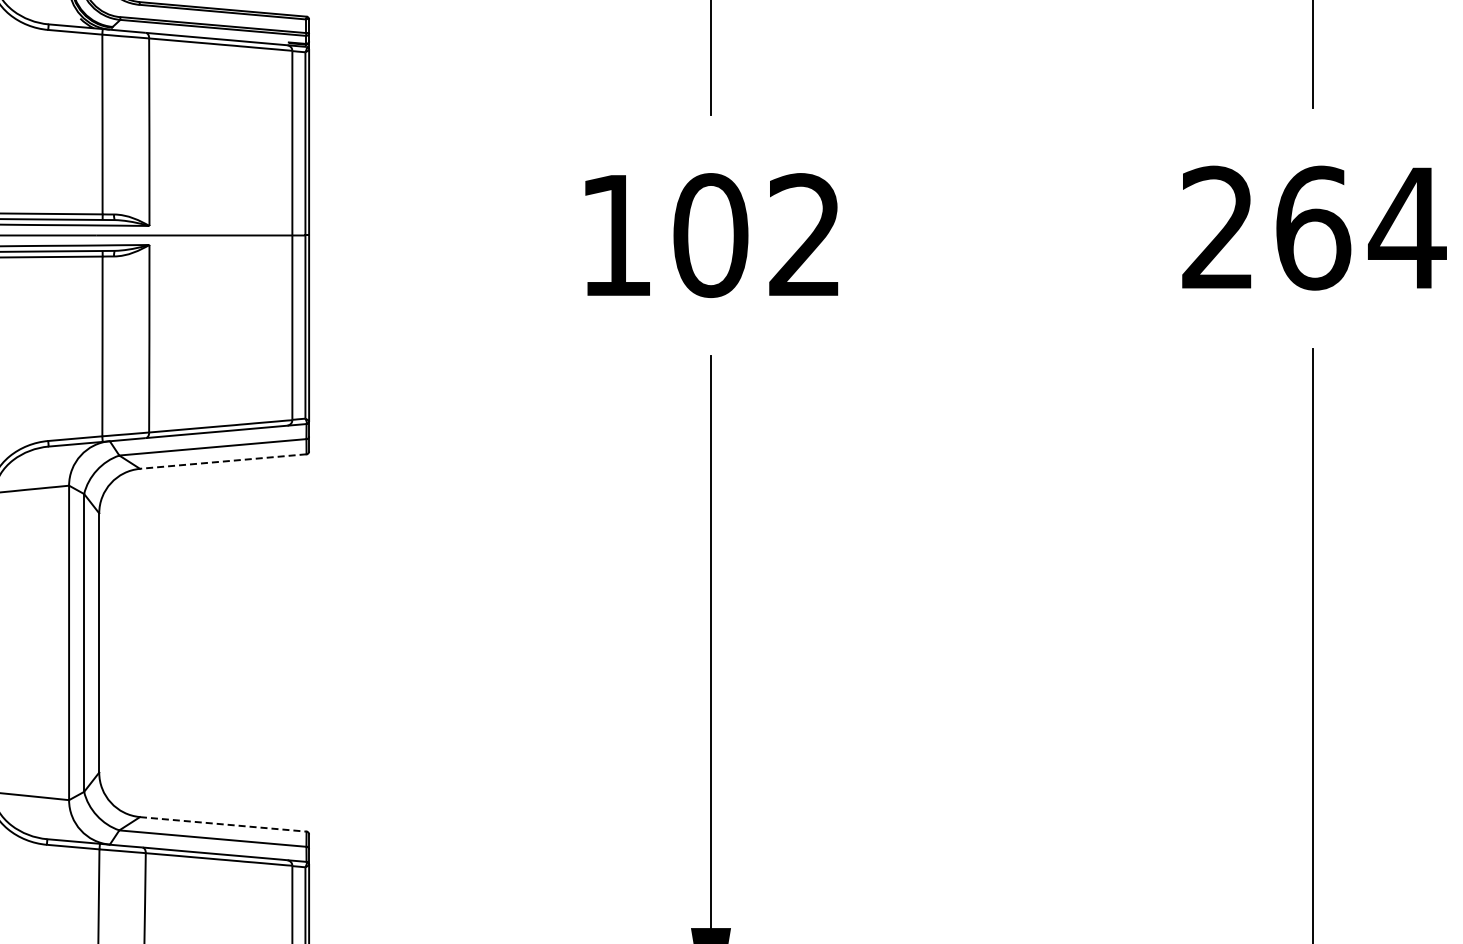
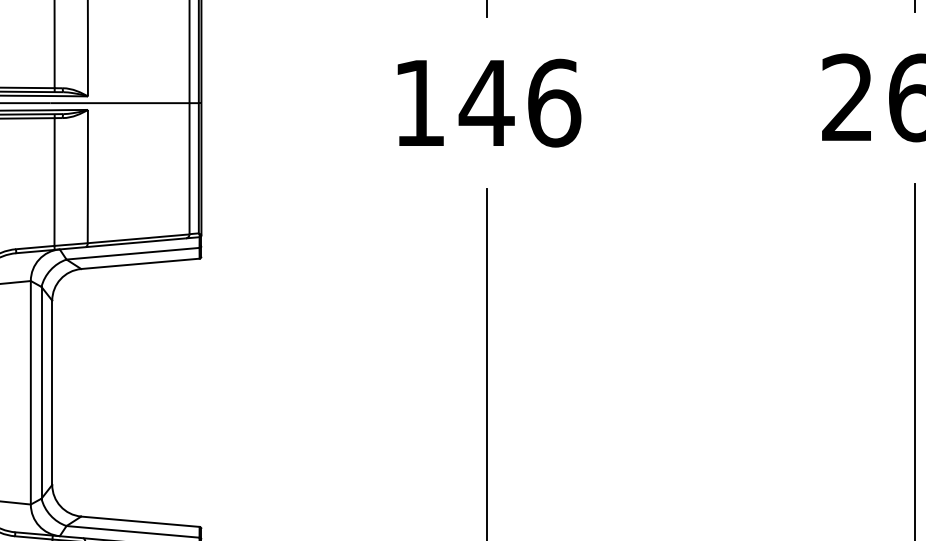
text: (757, 235) -> (520, 103), 102 -> 146
line: (223, 461) -> (140, 263), dashed -> solid
line: (223, 824) -> (140, 521), dashed -> solid

